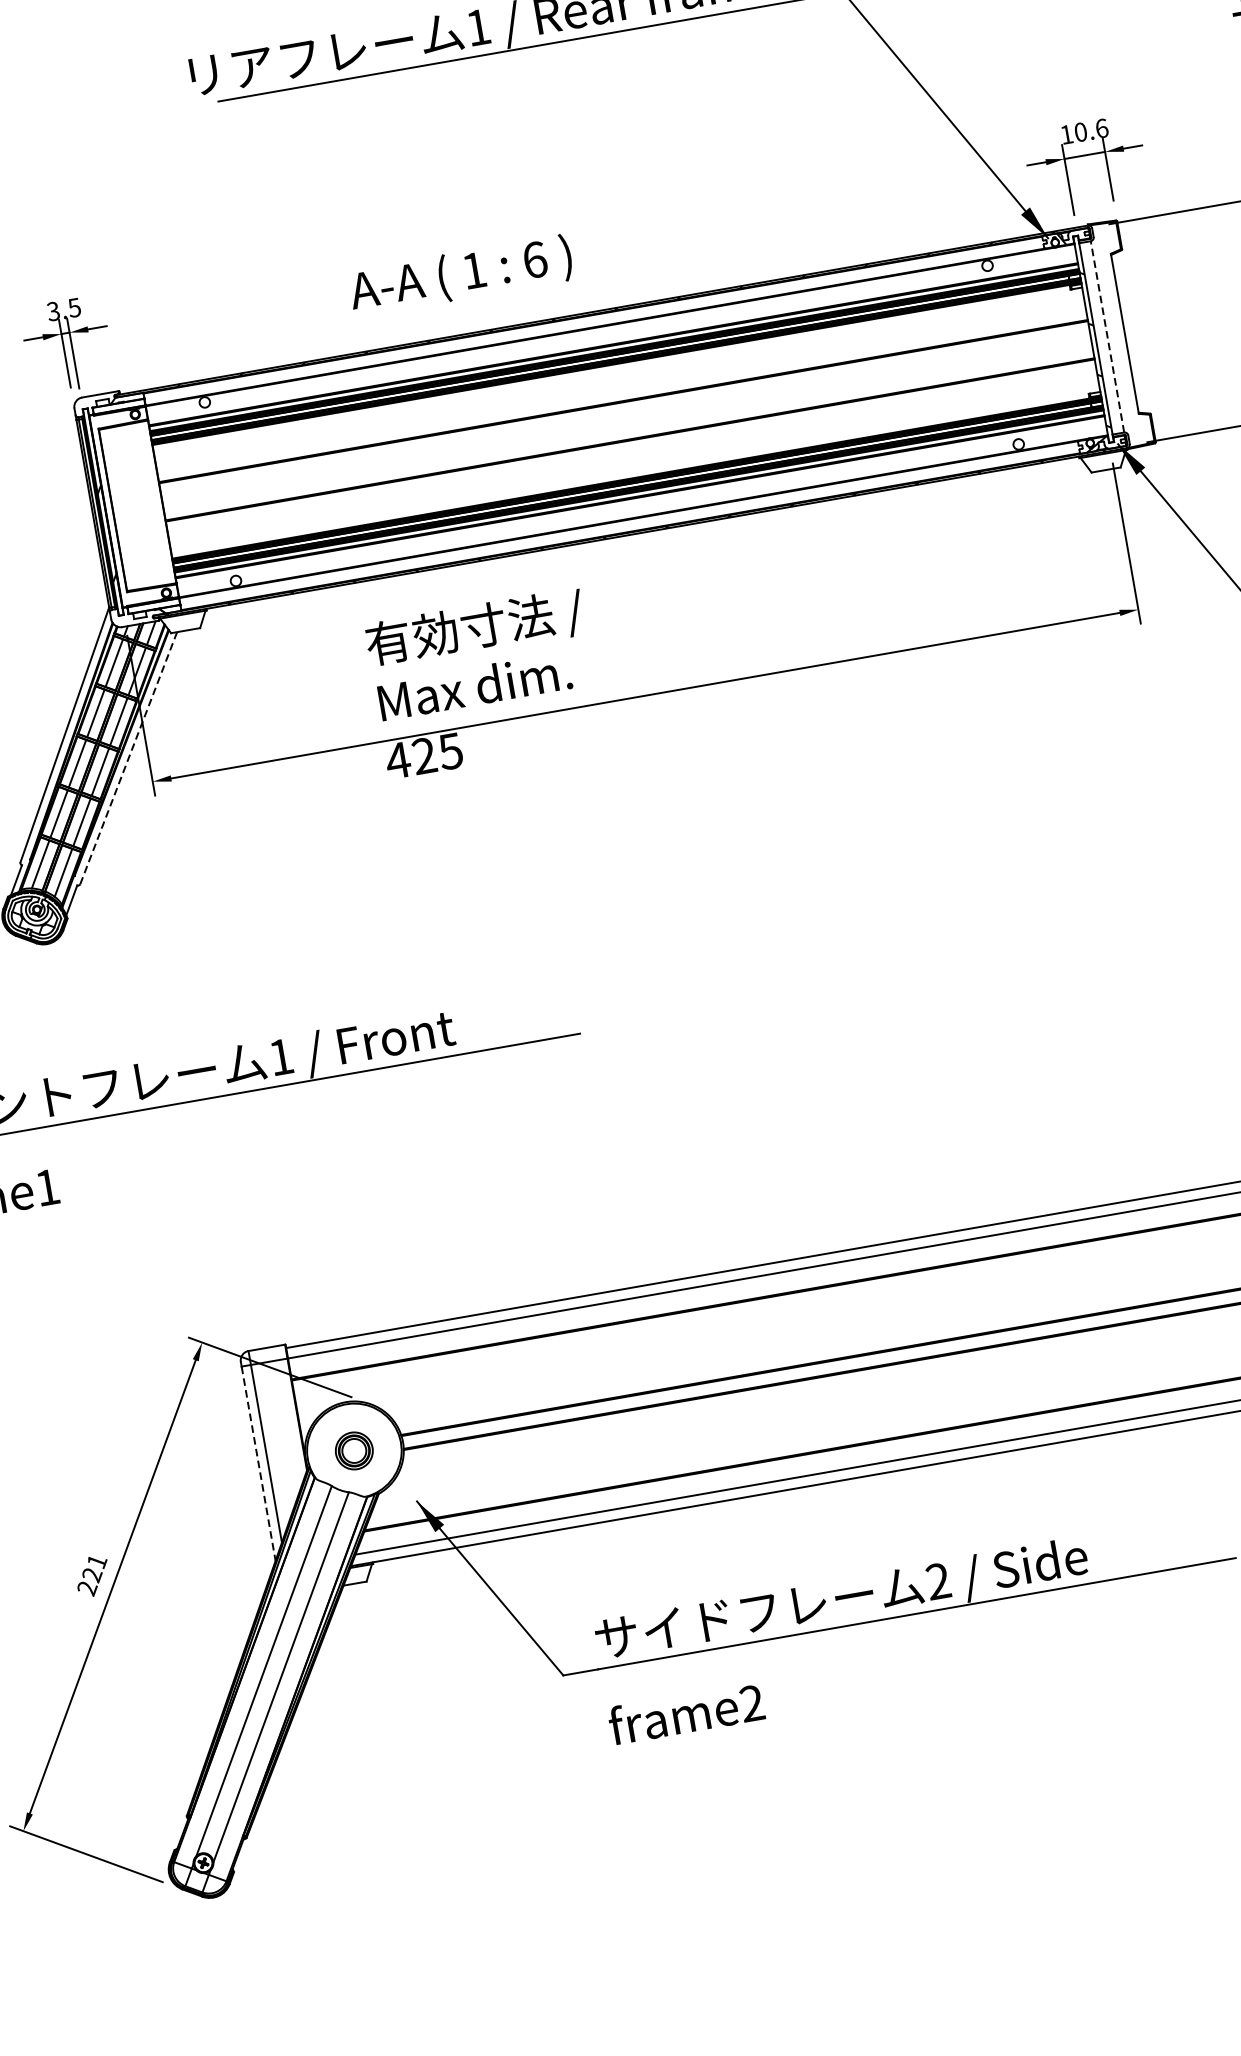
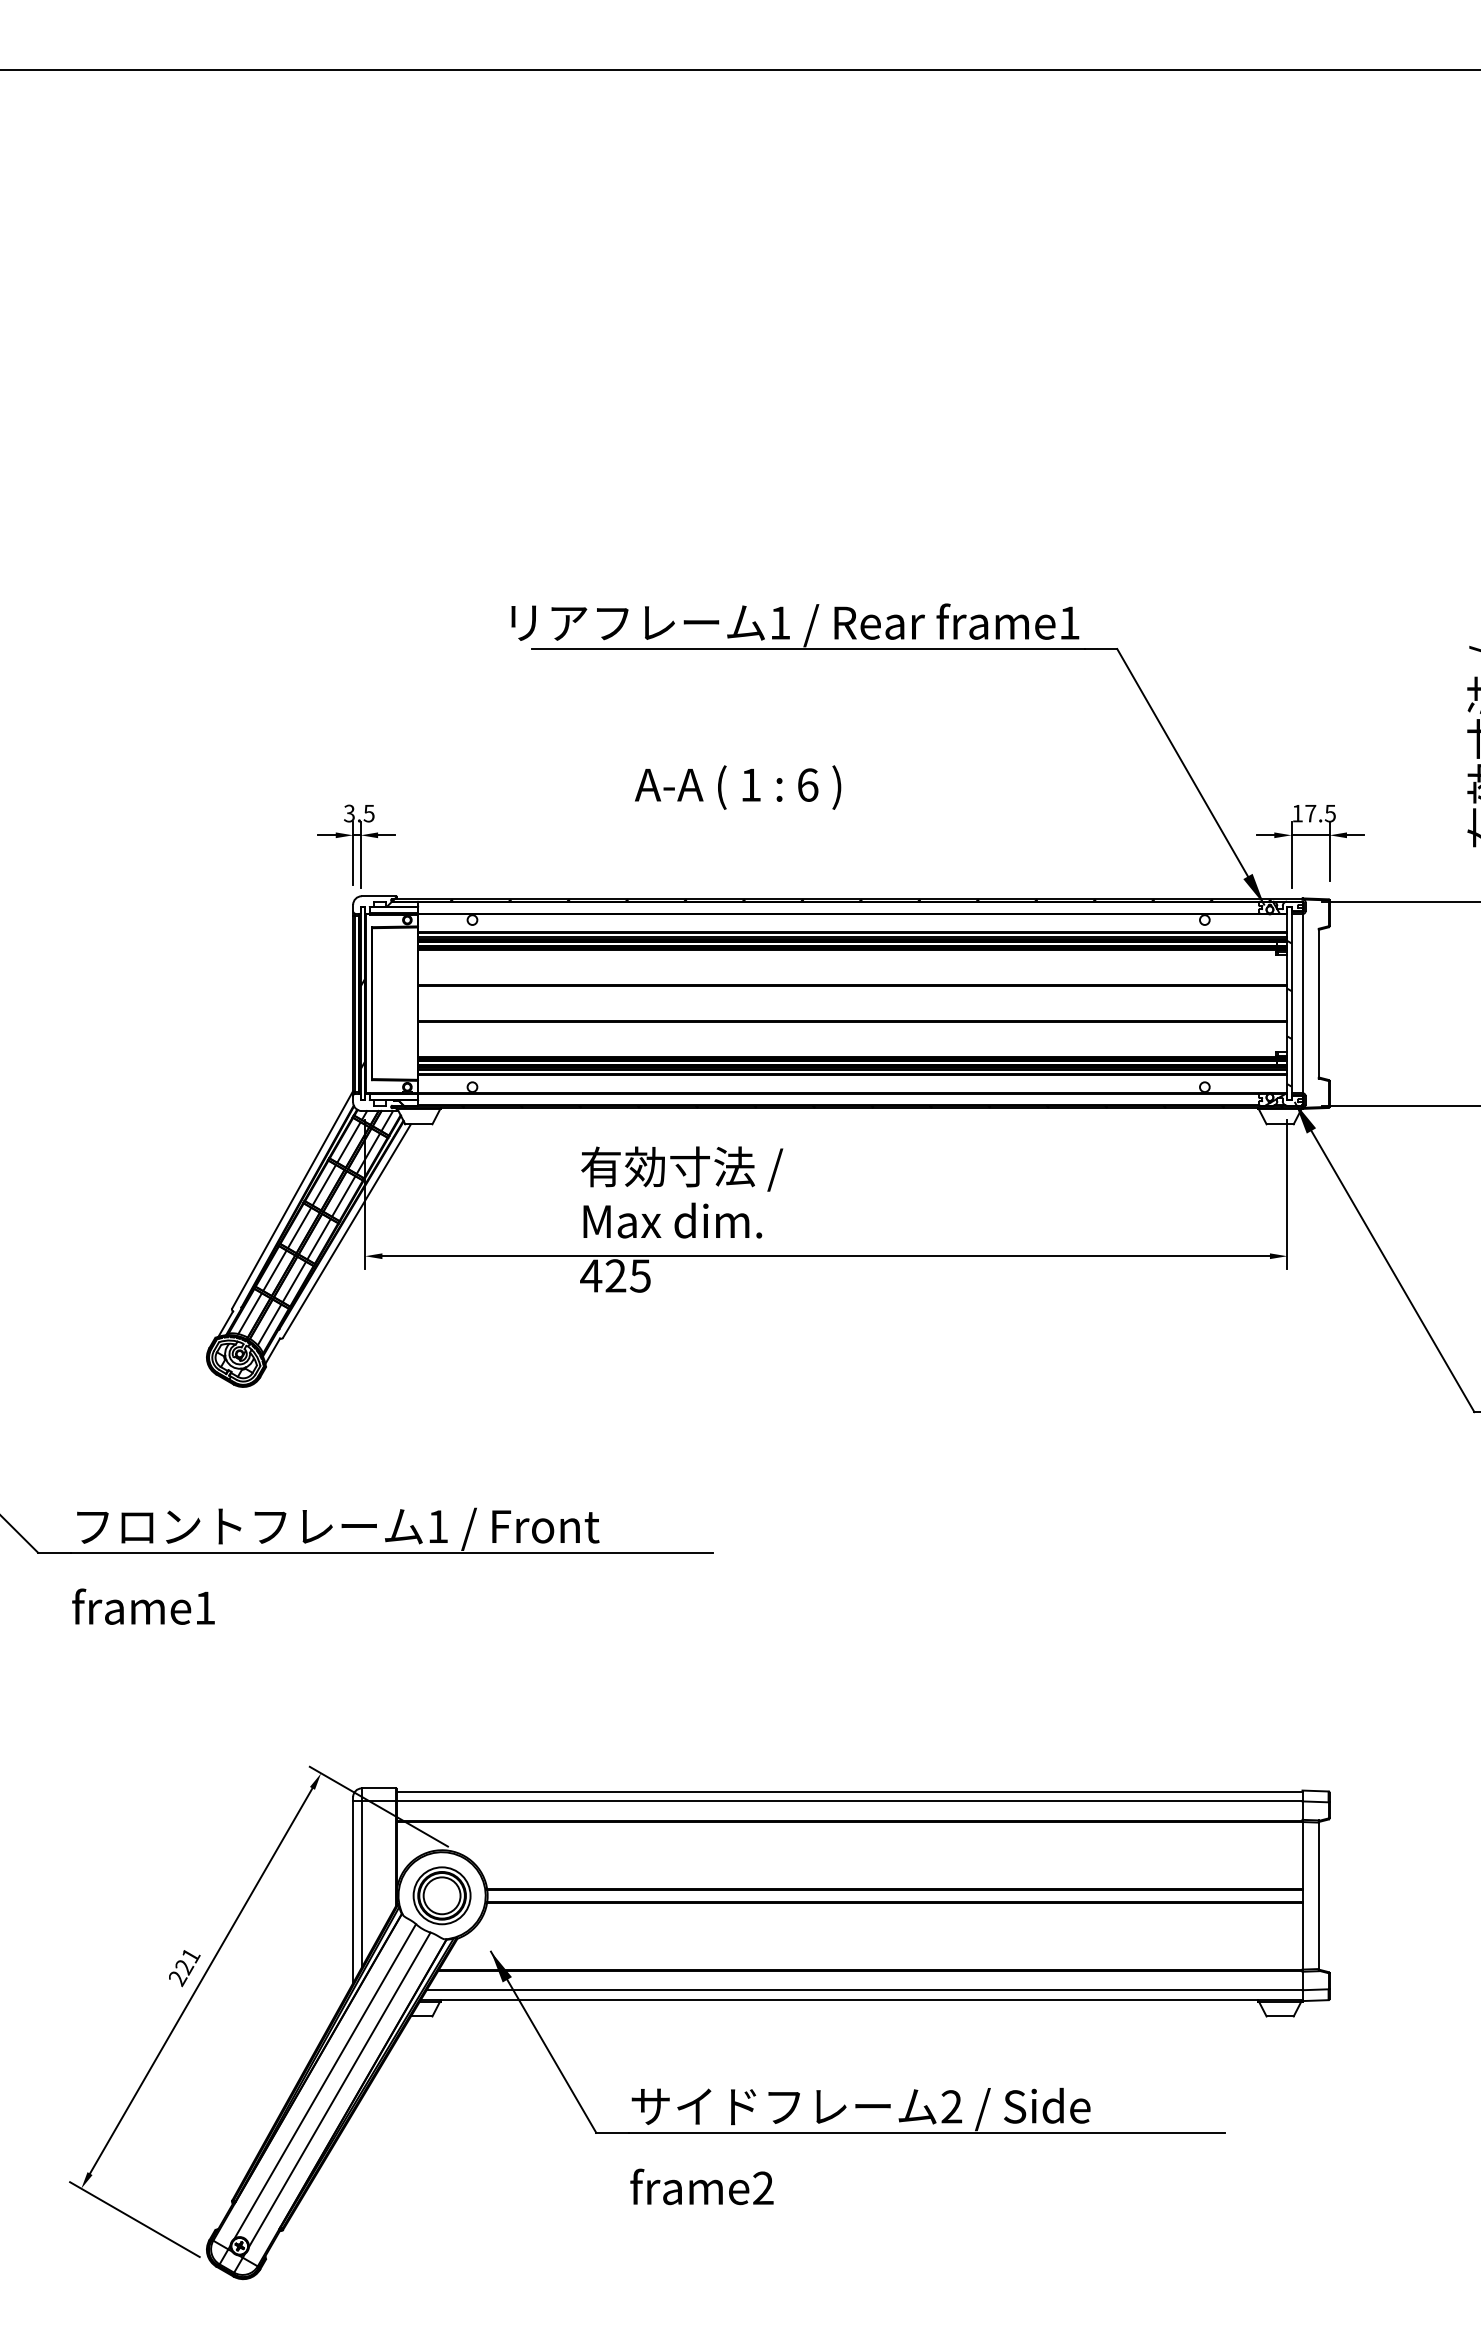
text: (1091, 130) -> (1320, 813), 10.6 -> 17.5
text: (461, 275) -> (738, 787), moved
line: (1107, 336) -> (1302, 1003), dashed -> solid
line: (128, 758) -> (346, 1231), dashed -> solid
part: (353, 1450) -> (441, 1895), size x1.67
line: (259, 1463) -> (353, 1892), dashed -> solid

